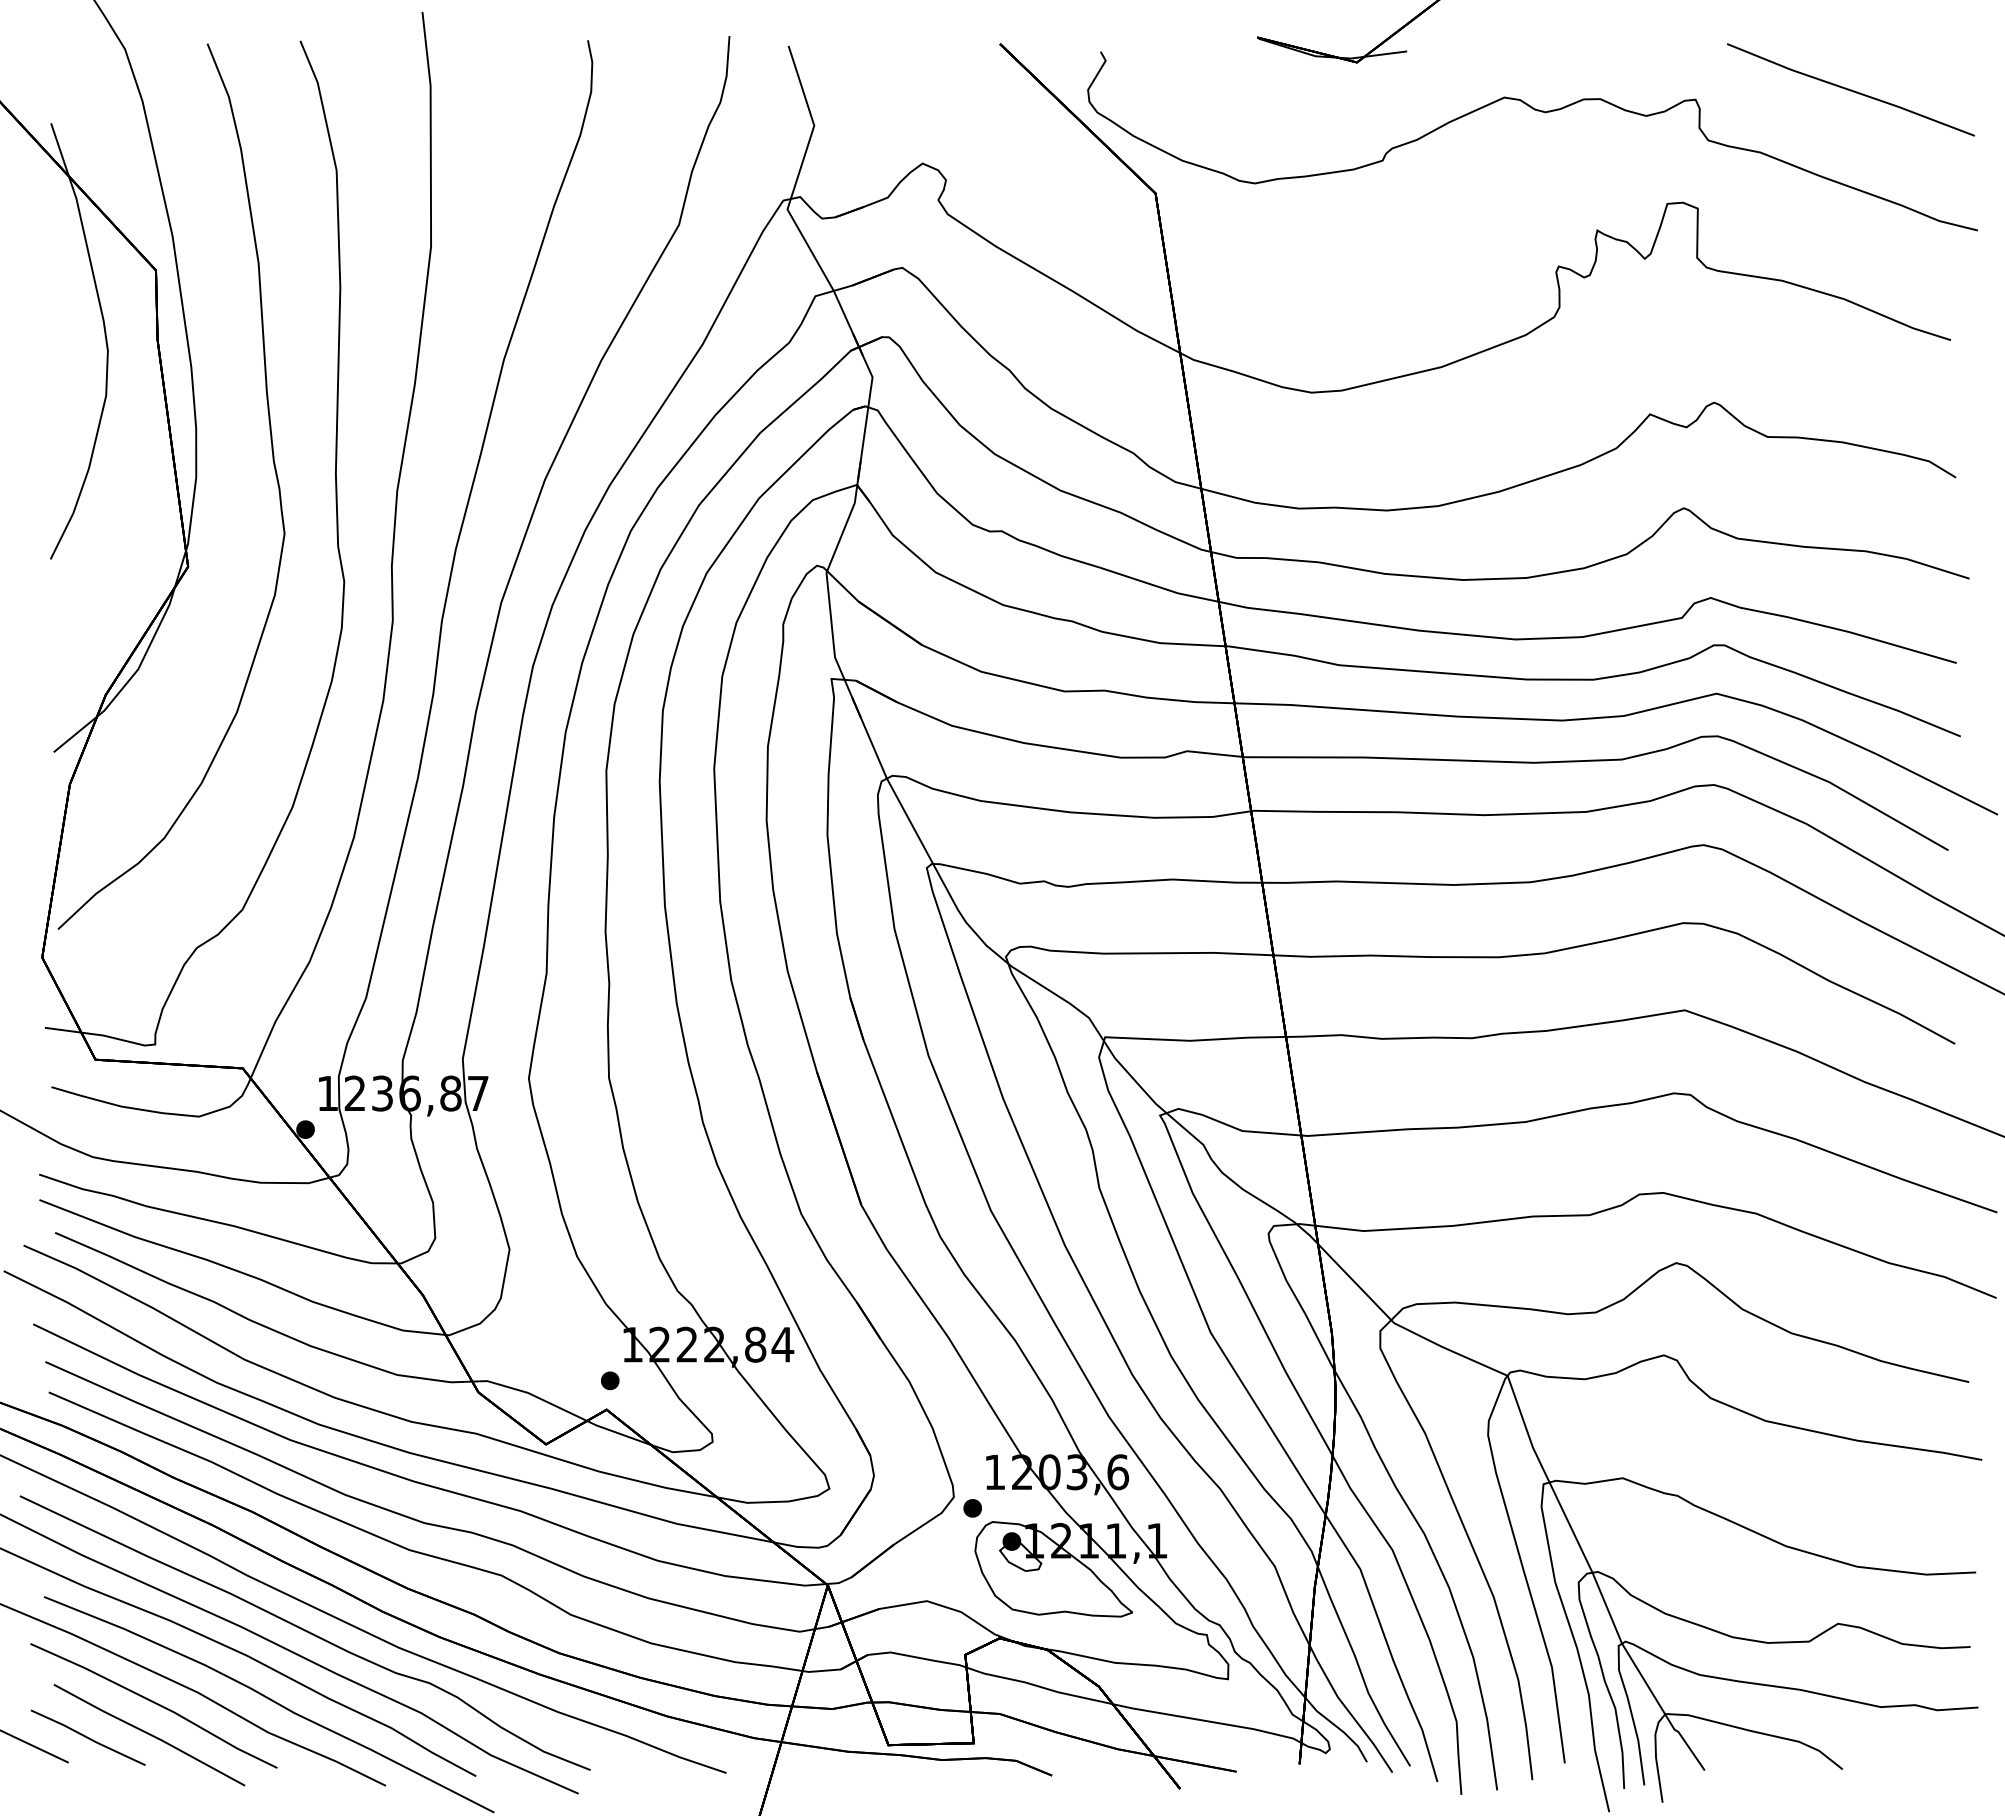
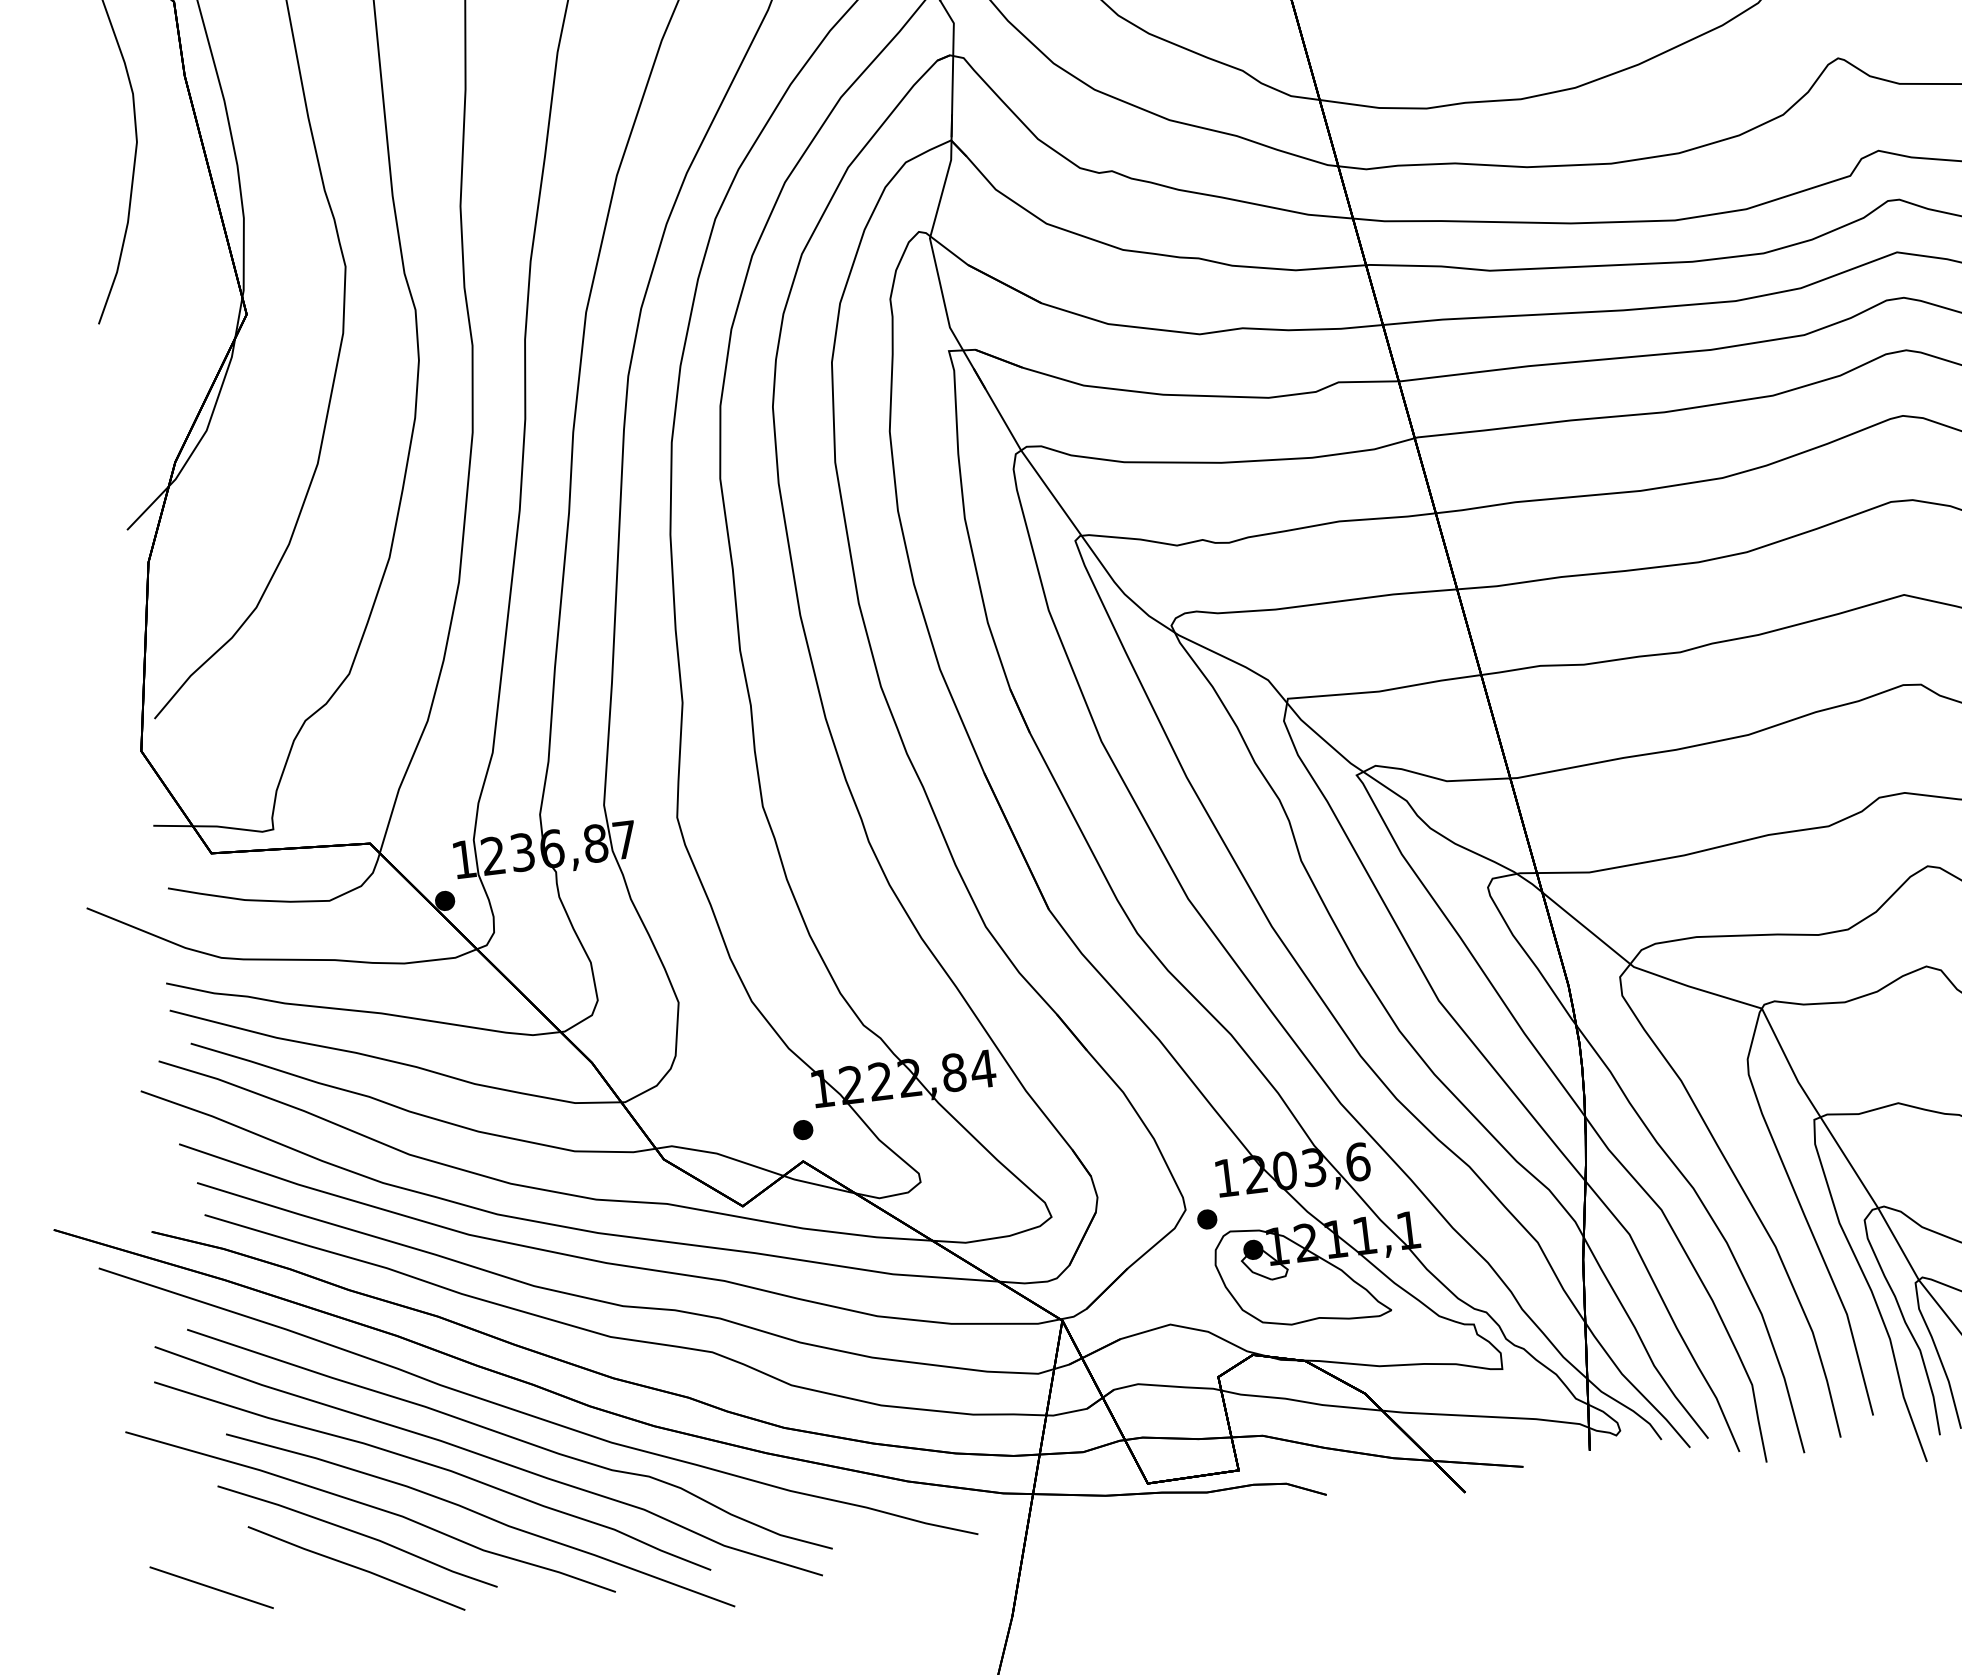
line: (87, 1737) -> (290, 1578), removed

